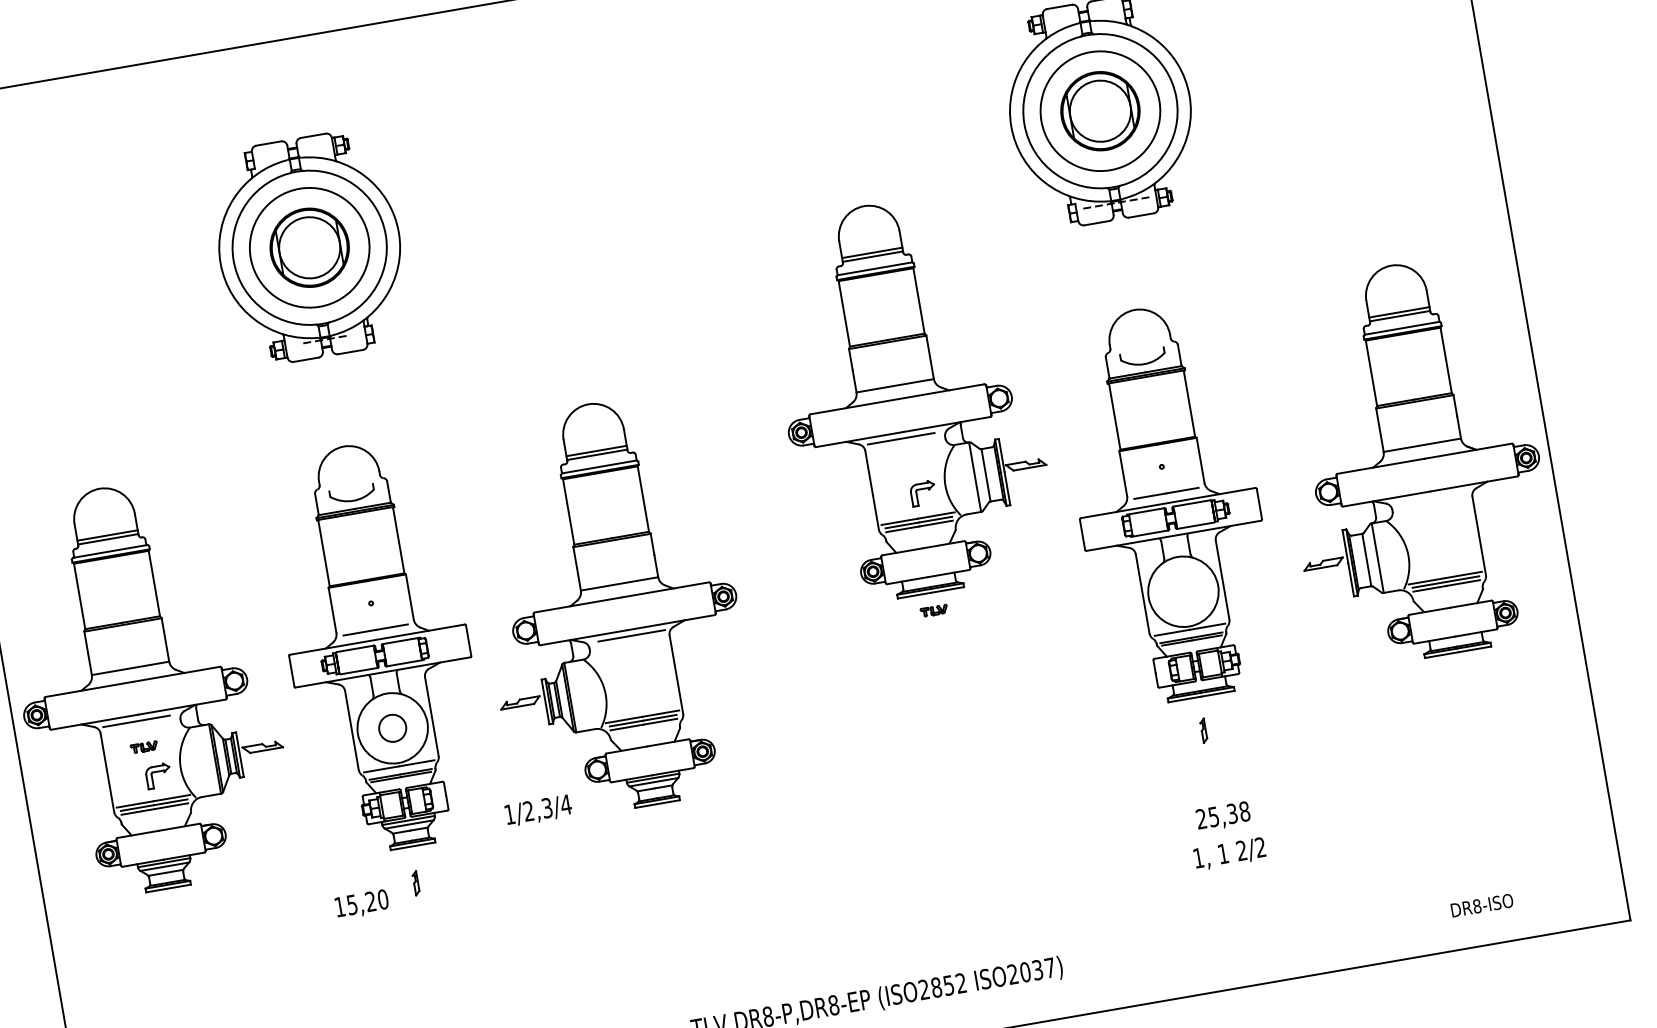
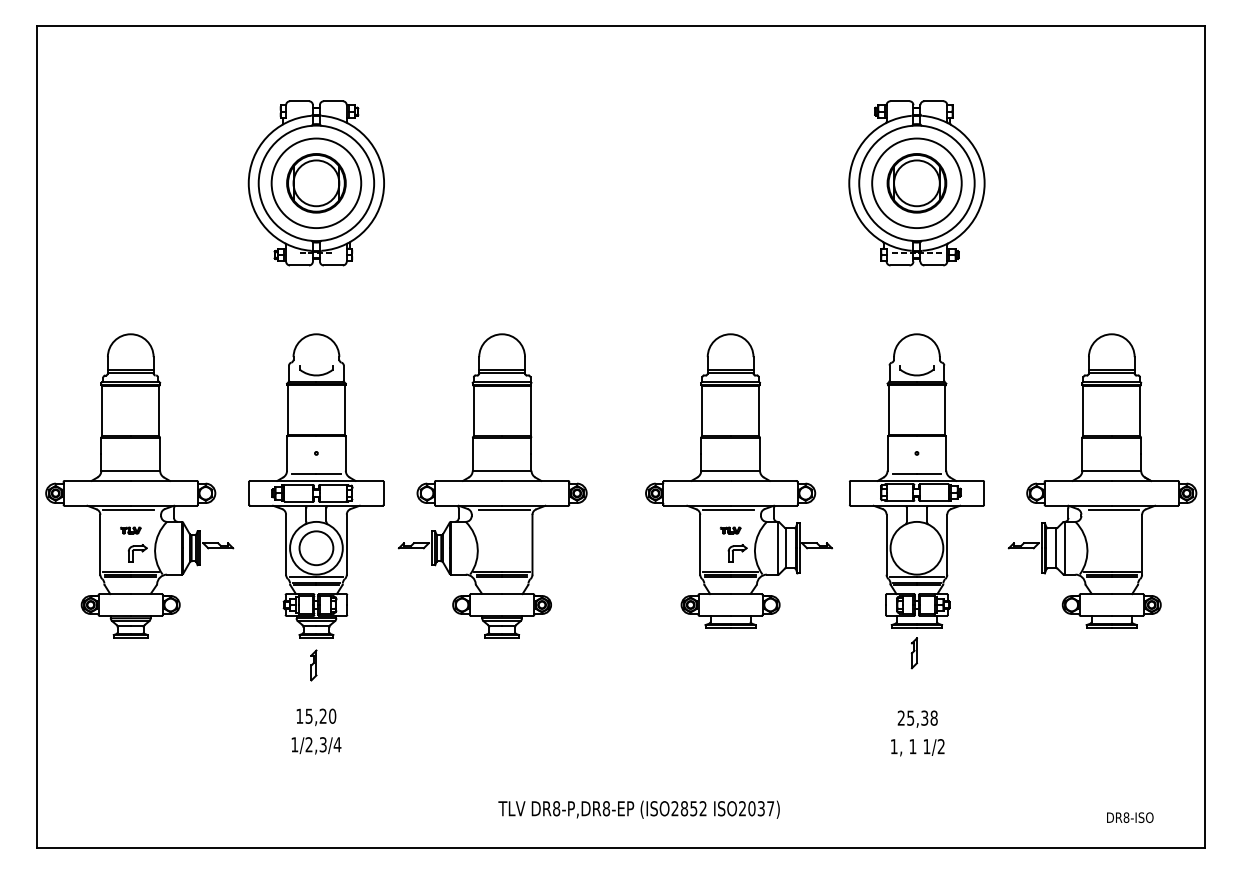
part: (909, 396) -> (739, 480), moved
line: (1433, 497) -> (1113, 510), added
circle: (392, 728) -> (316, 548), size x1.67
part: (1202, 731) -> (913, 653), size x1.67
text: (538, 810) -> (316, 745), moved
text: (1241, 850) -> (926, 746), 2/2 -> 1/2
part: (415, 883) -> (313, 665), size x1.67
text: (362, 904) -> (316, 717), moved
text: (1482, 905) -> (1130, 817), moved

